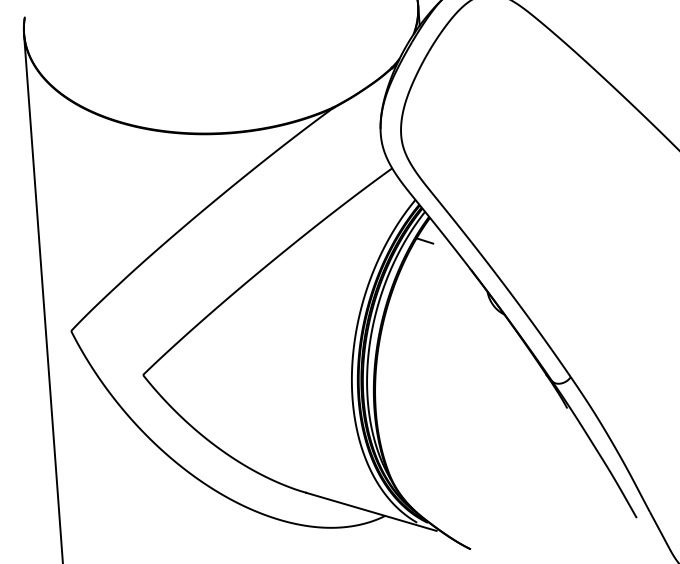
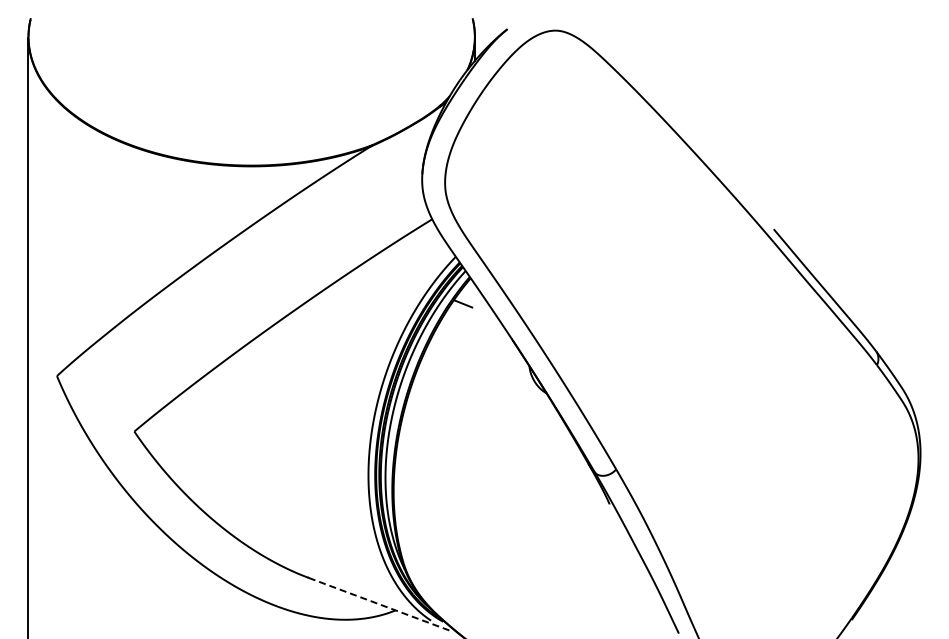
line: (371, 511) -> (380, 604), solid -> dashed

